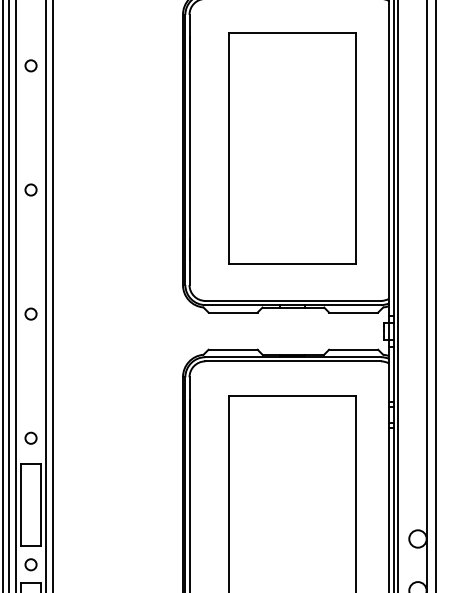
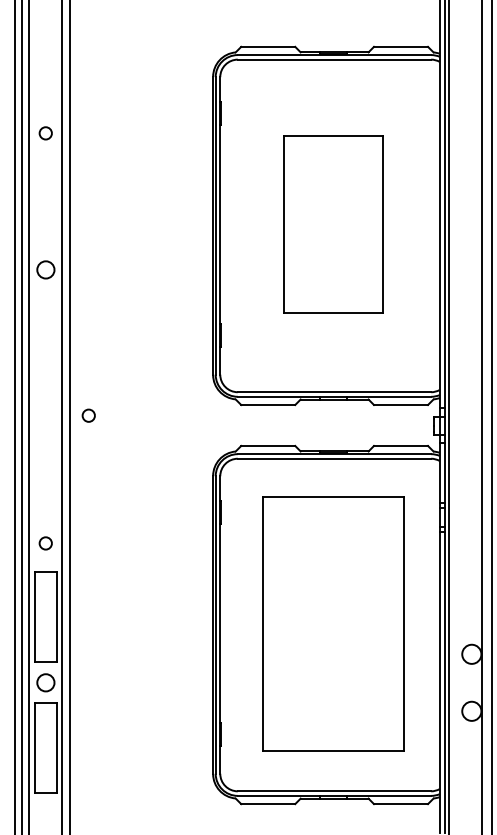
part: (292, 148) -> (333, 224), size x0.7
circle: (30, 190) -> (45, 270), size x1.4
circle: (30, 313) -> (88, 415), moved
circle: (30, 564) -> (45, 682), size x1.4

